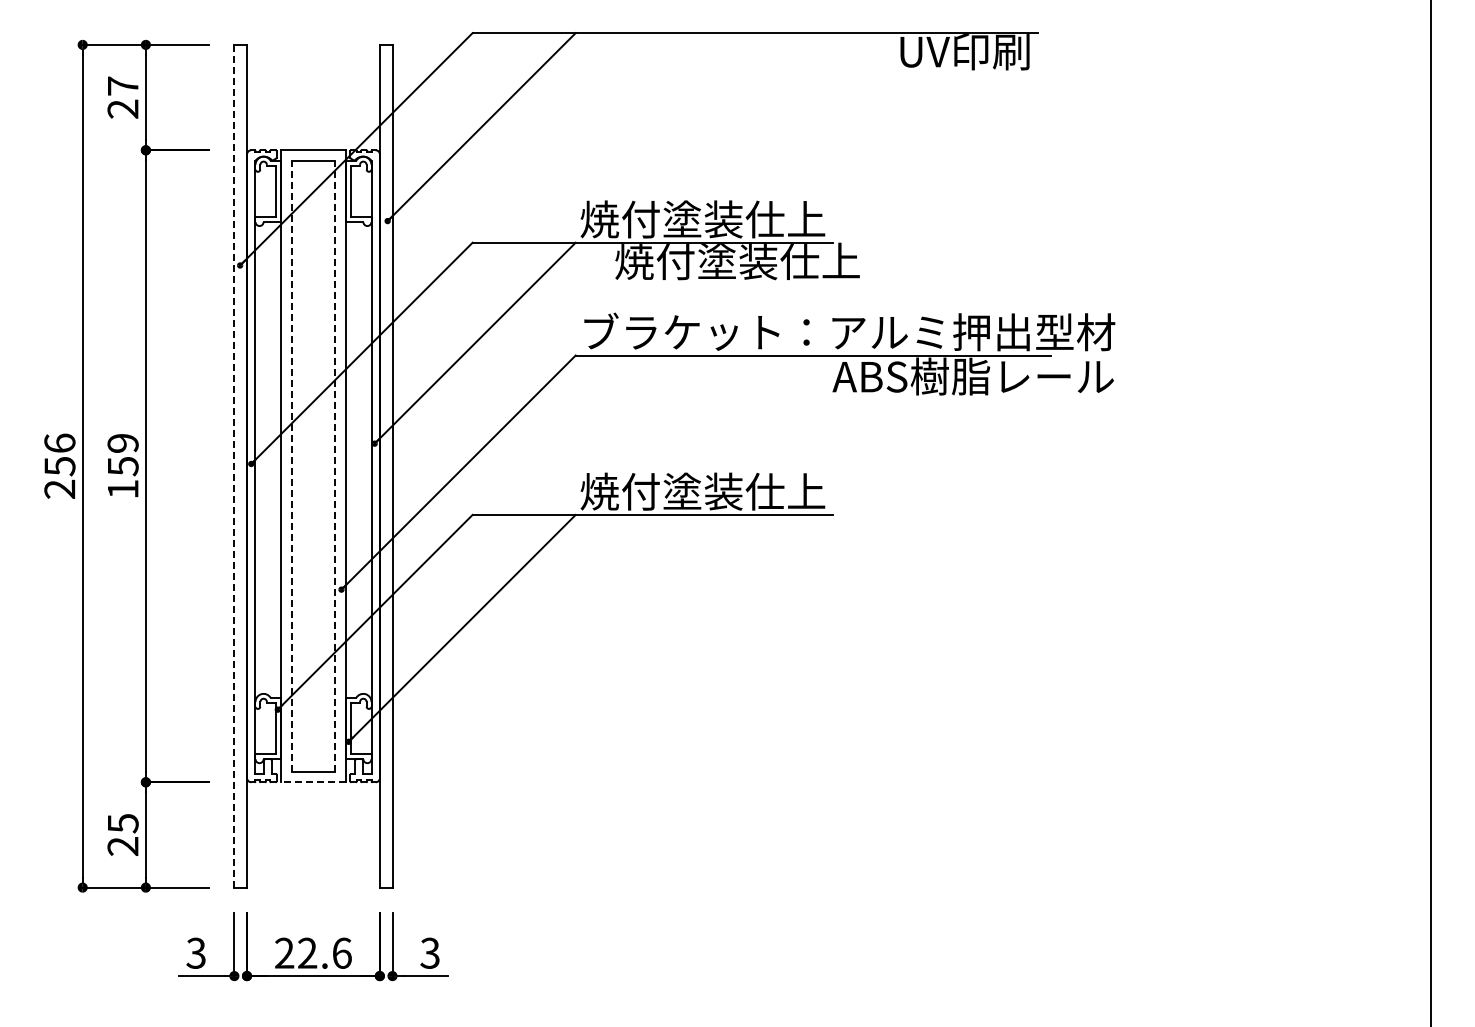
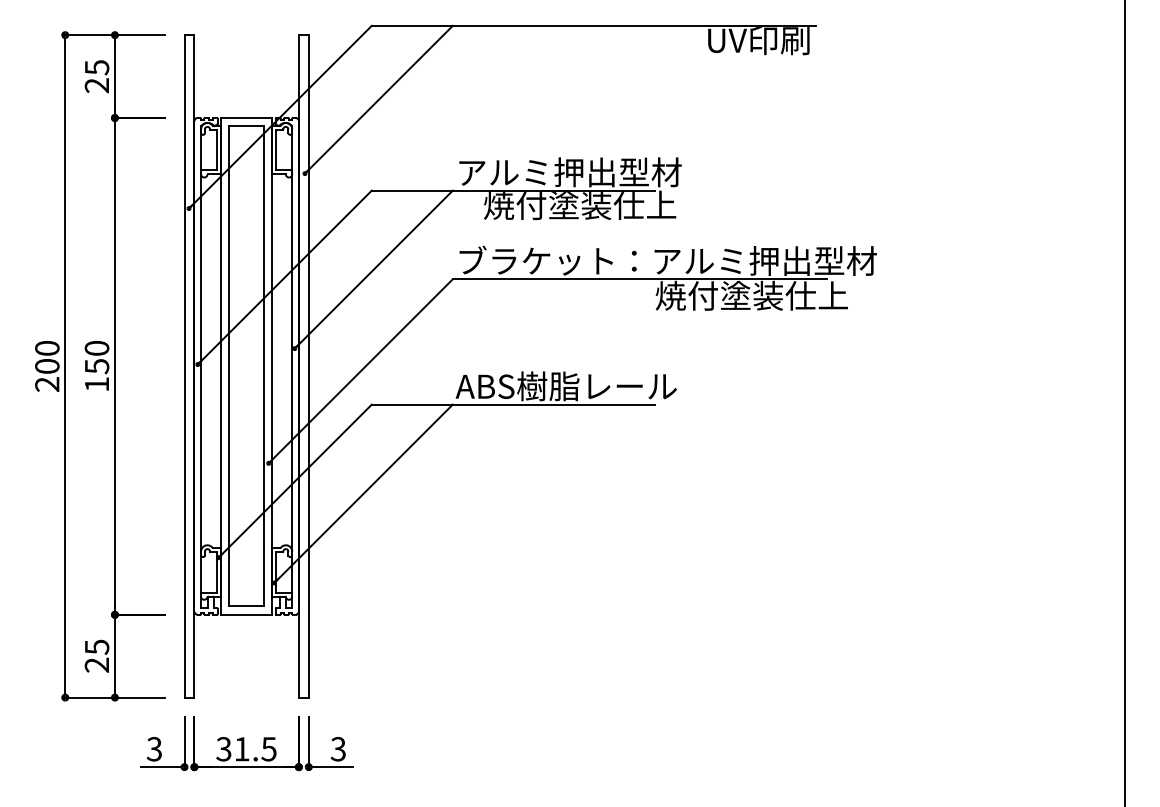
text: (123, 86) -> (97, 67), 27 -> 25
text: (723, 219) -> (568, 172), 焼付塗装仕上 -> アルミ押出型材
text: (972, 376) -> (764, 295), ABS樹脂レール -> 焼付塗装仕上
text: (122, 443) -> (96, 348), 159 -> 150
text: (59, 454) -> (47, 357), 256 -> 200
line: (234, 465) -> (184, 365), dashed -> solid
line: (291, 465) -> (229, 365), dashed -> solid
line: (335, 465) -> (263, 365), dashed -> solid
text: (719, 491) -> (565, 386), 焼付塗装仕上 -> ABS樹脂レール
line: (313, 782) -> (246, 614), dashed -> solid
text: (312, 952) -> (245, 748), 22.6 -> 31.5

